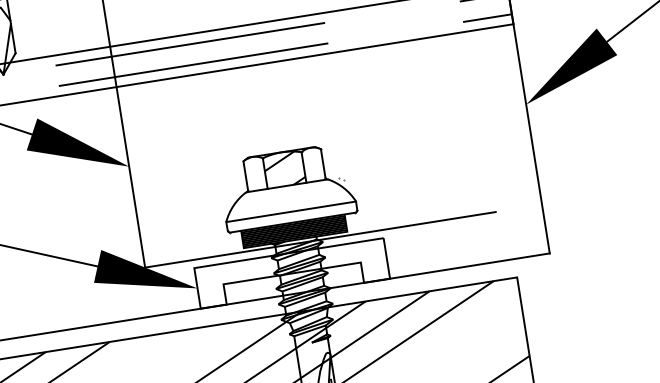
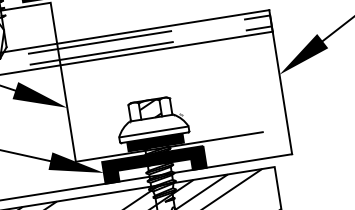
fill: (292, 272) -> (154, 164), added

